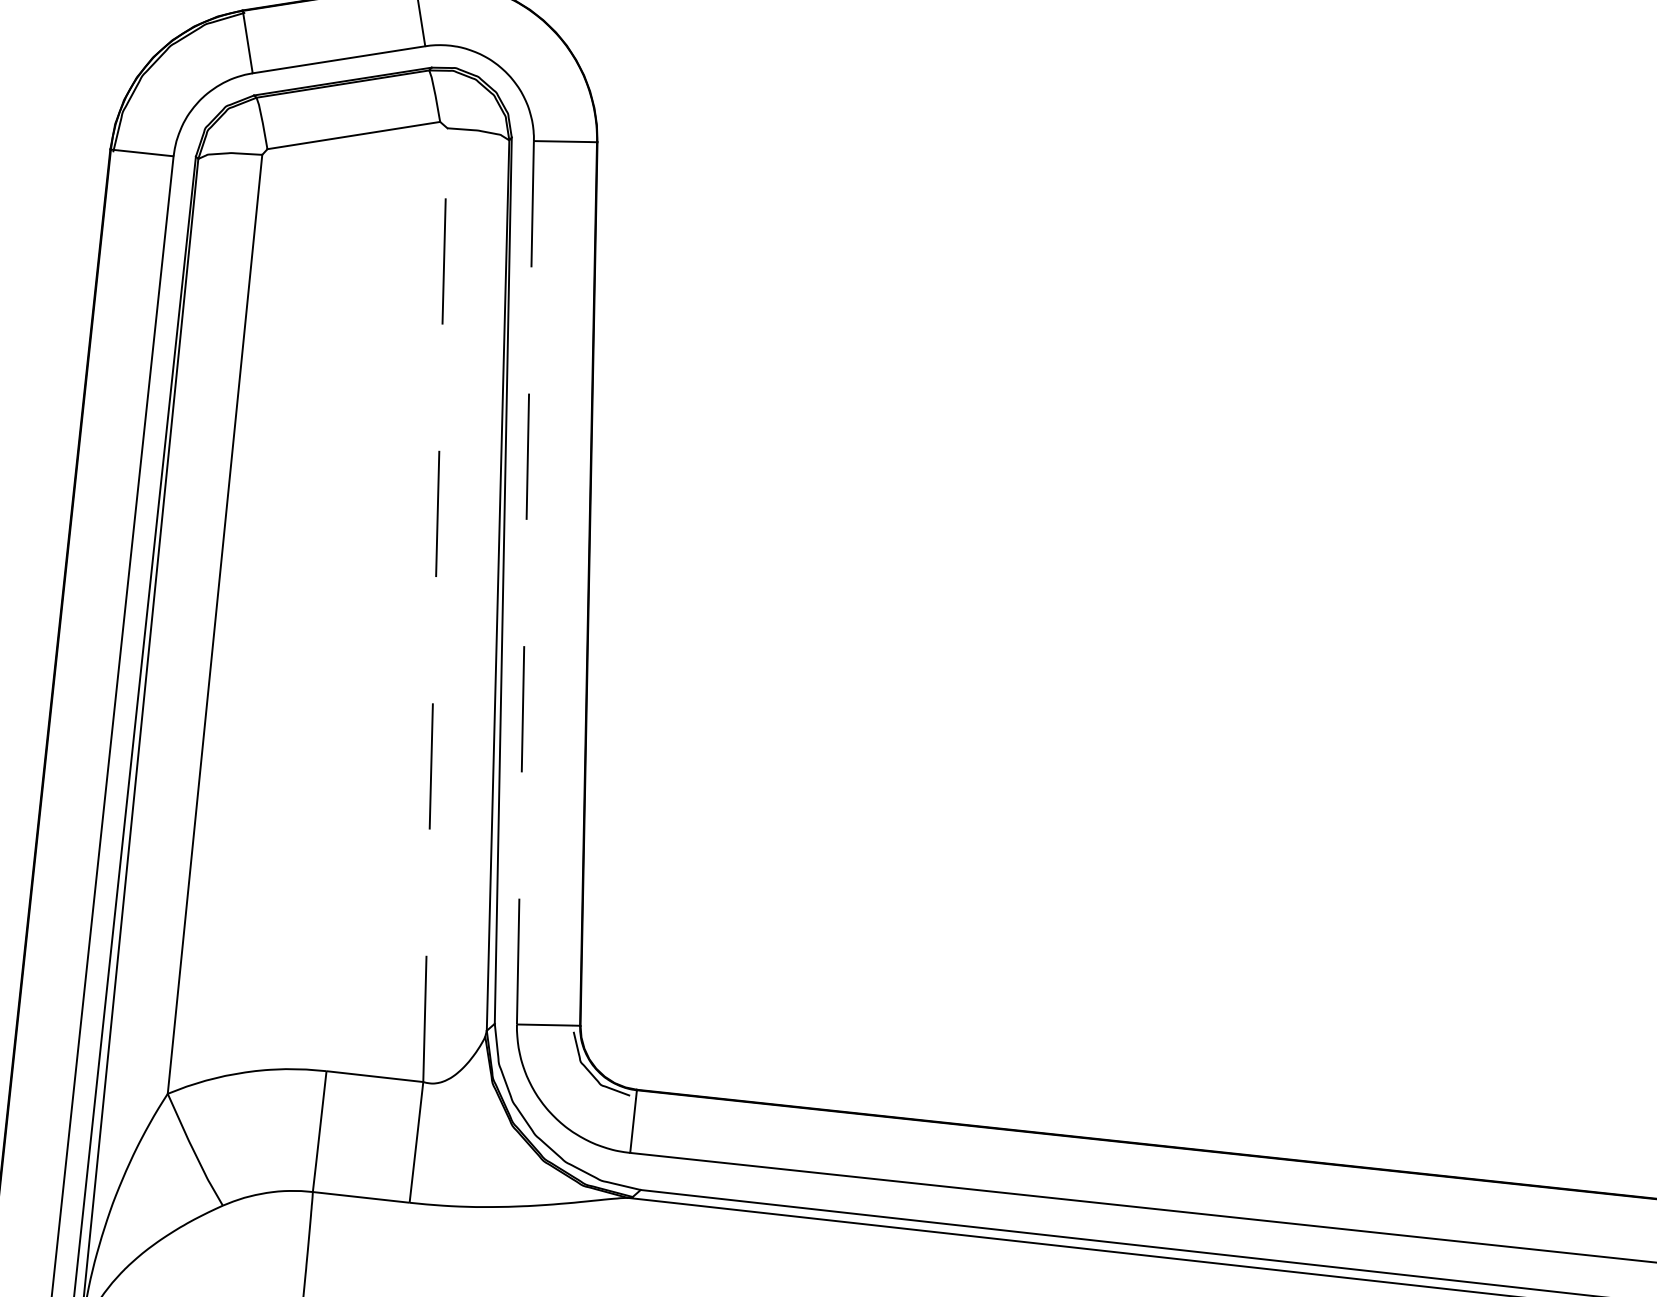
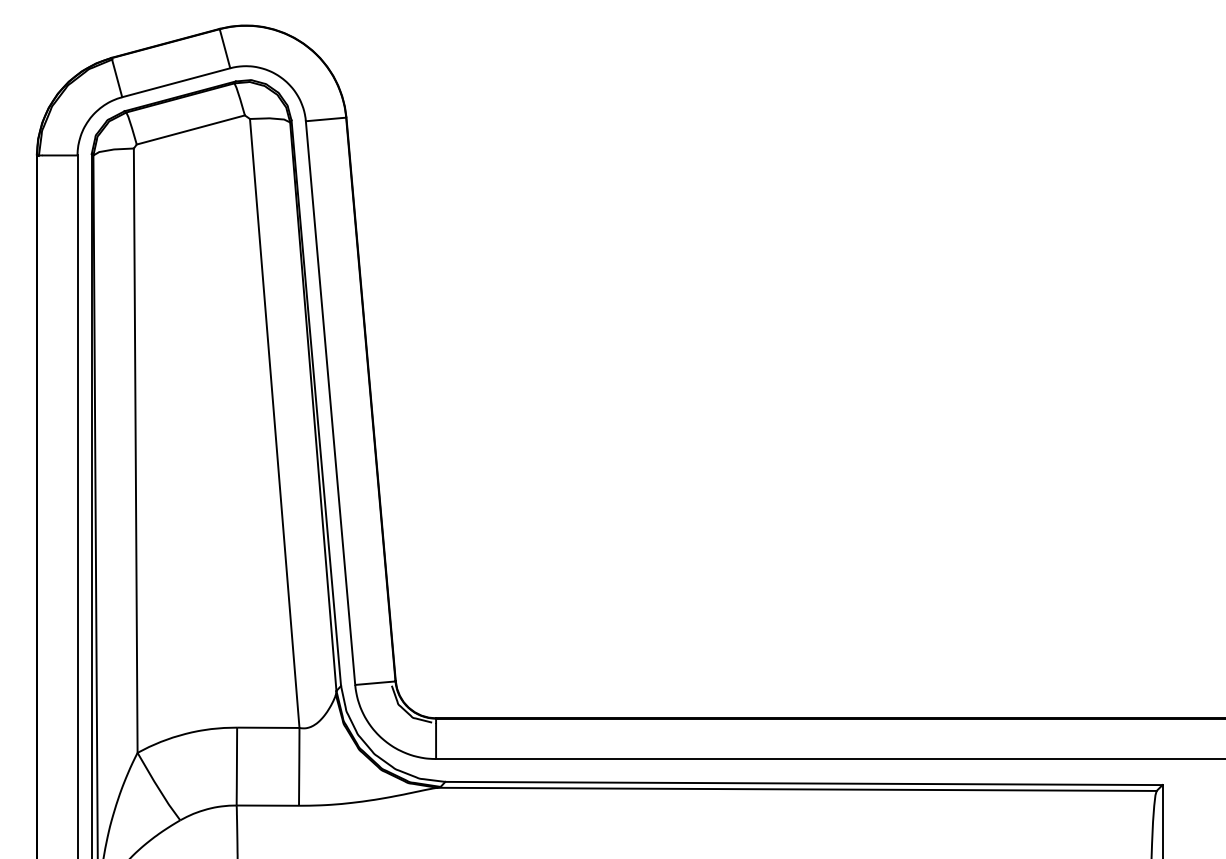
line: (525, 583) -> (330, 403), dashed -> solid
line: (435, 603) -> (274, 422), dashed -> solid

